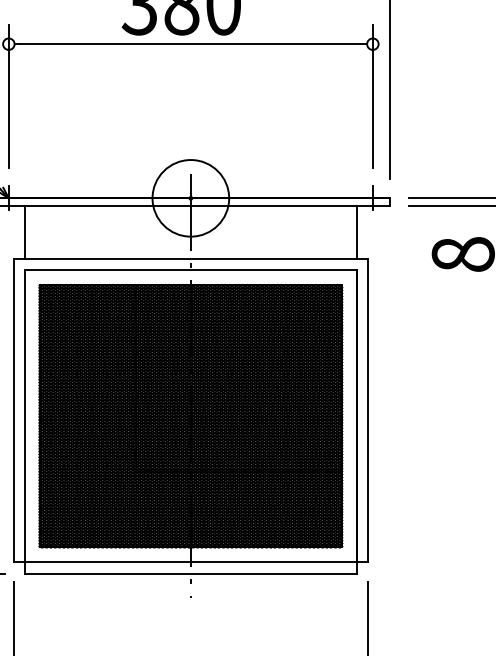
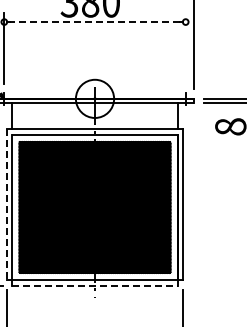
line: (191, 45) -> (95, 22), solid -> dashed
line: (372, 95) -> (185, 47), removed
line: (13, 410) -> (6, 204), solid -> dashed
line: (191, 574) -> (95, 286), solid -> dashed

